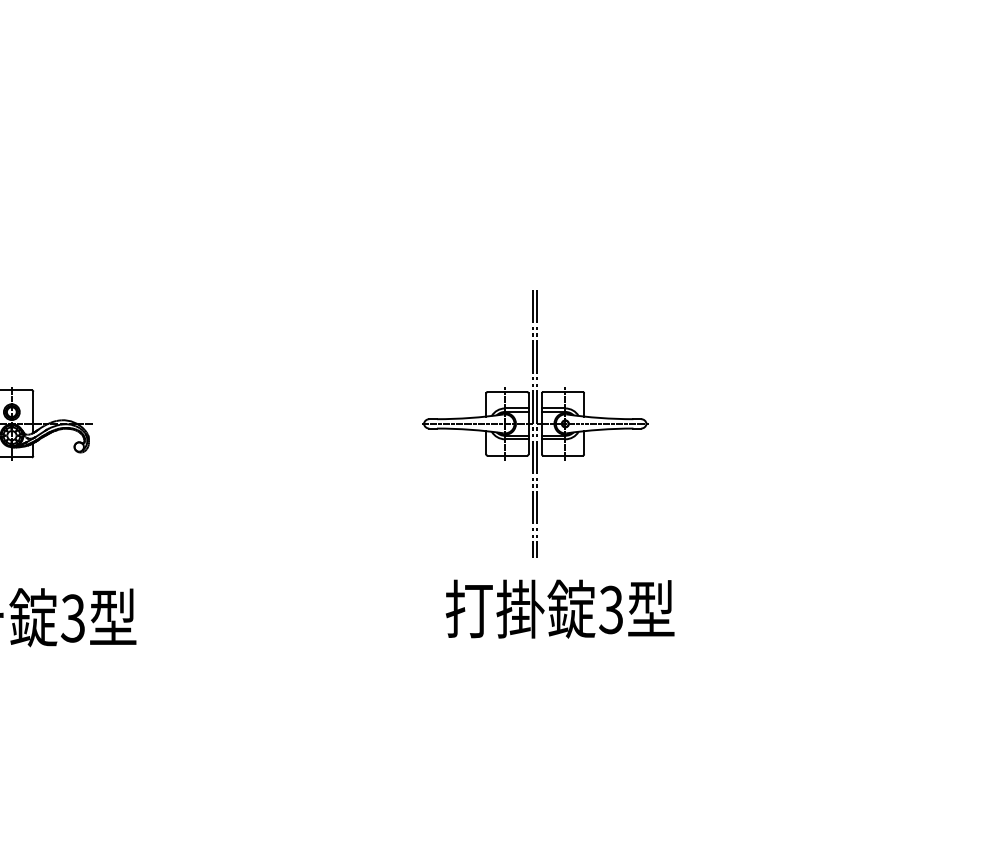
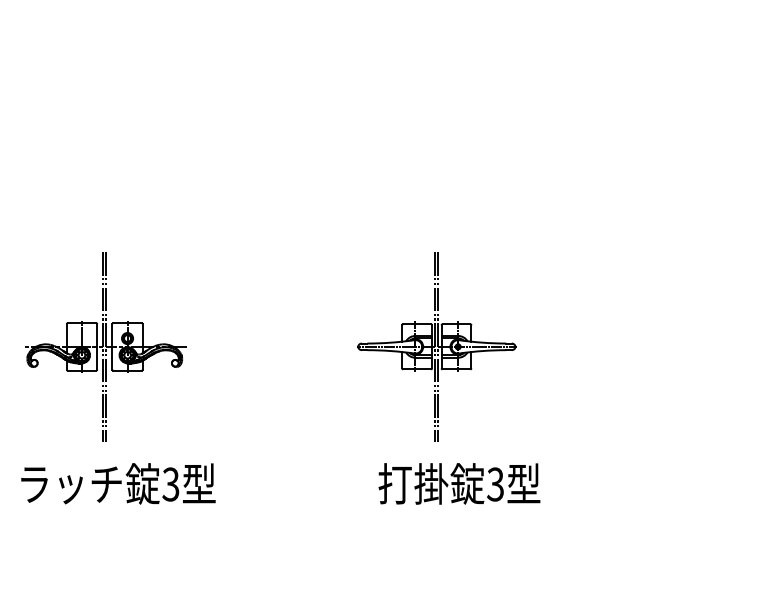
part: (534, 423) -> (436, 346), moved
text: (560, 608) -> (459, 483), moved

